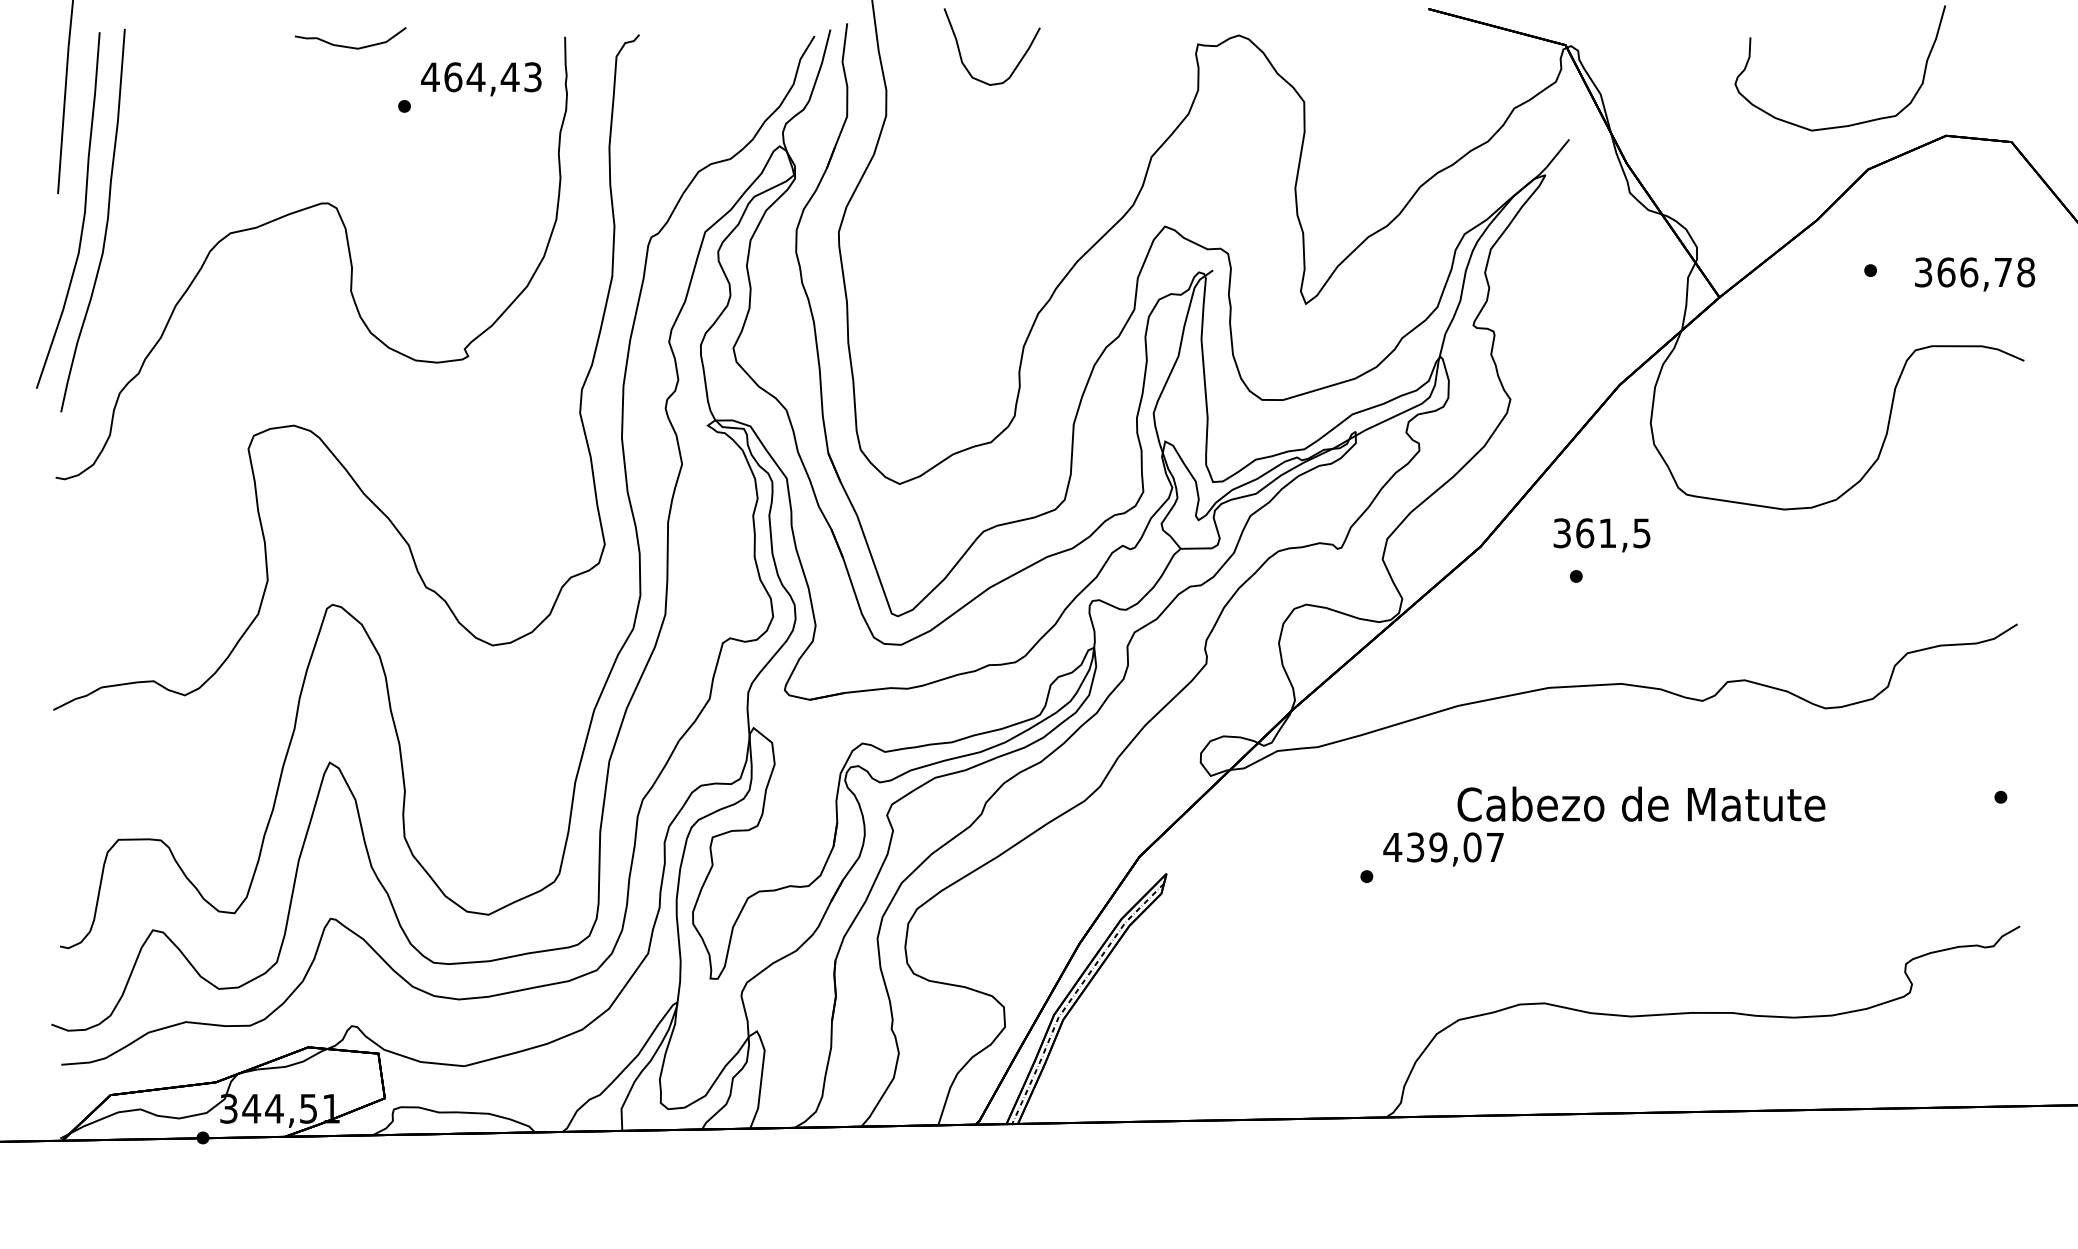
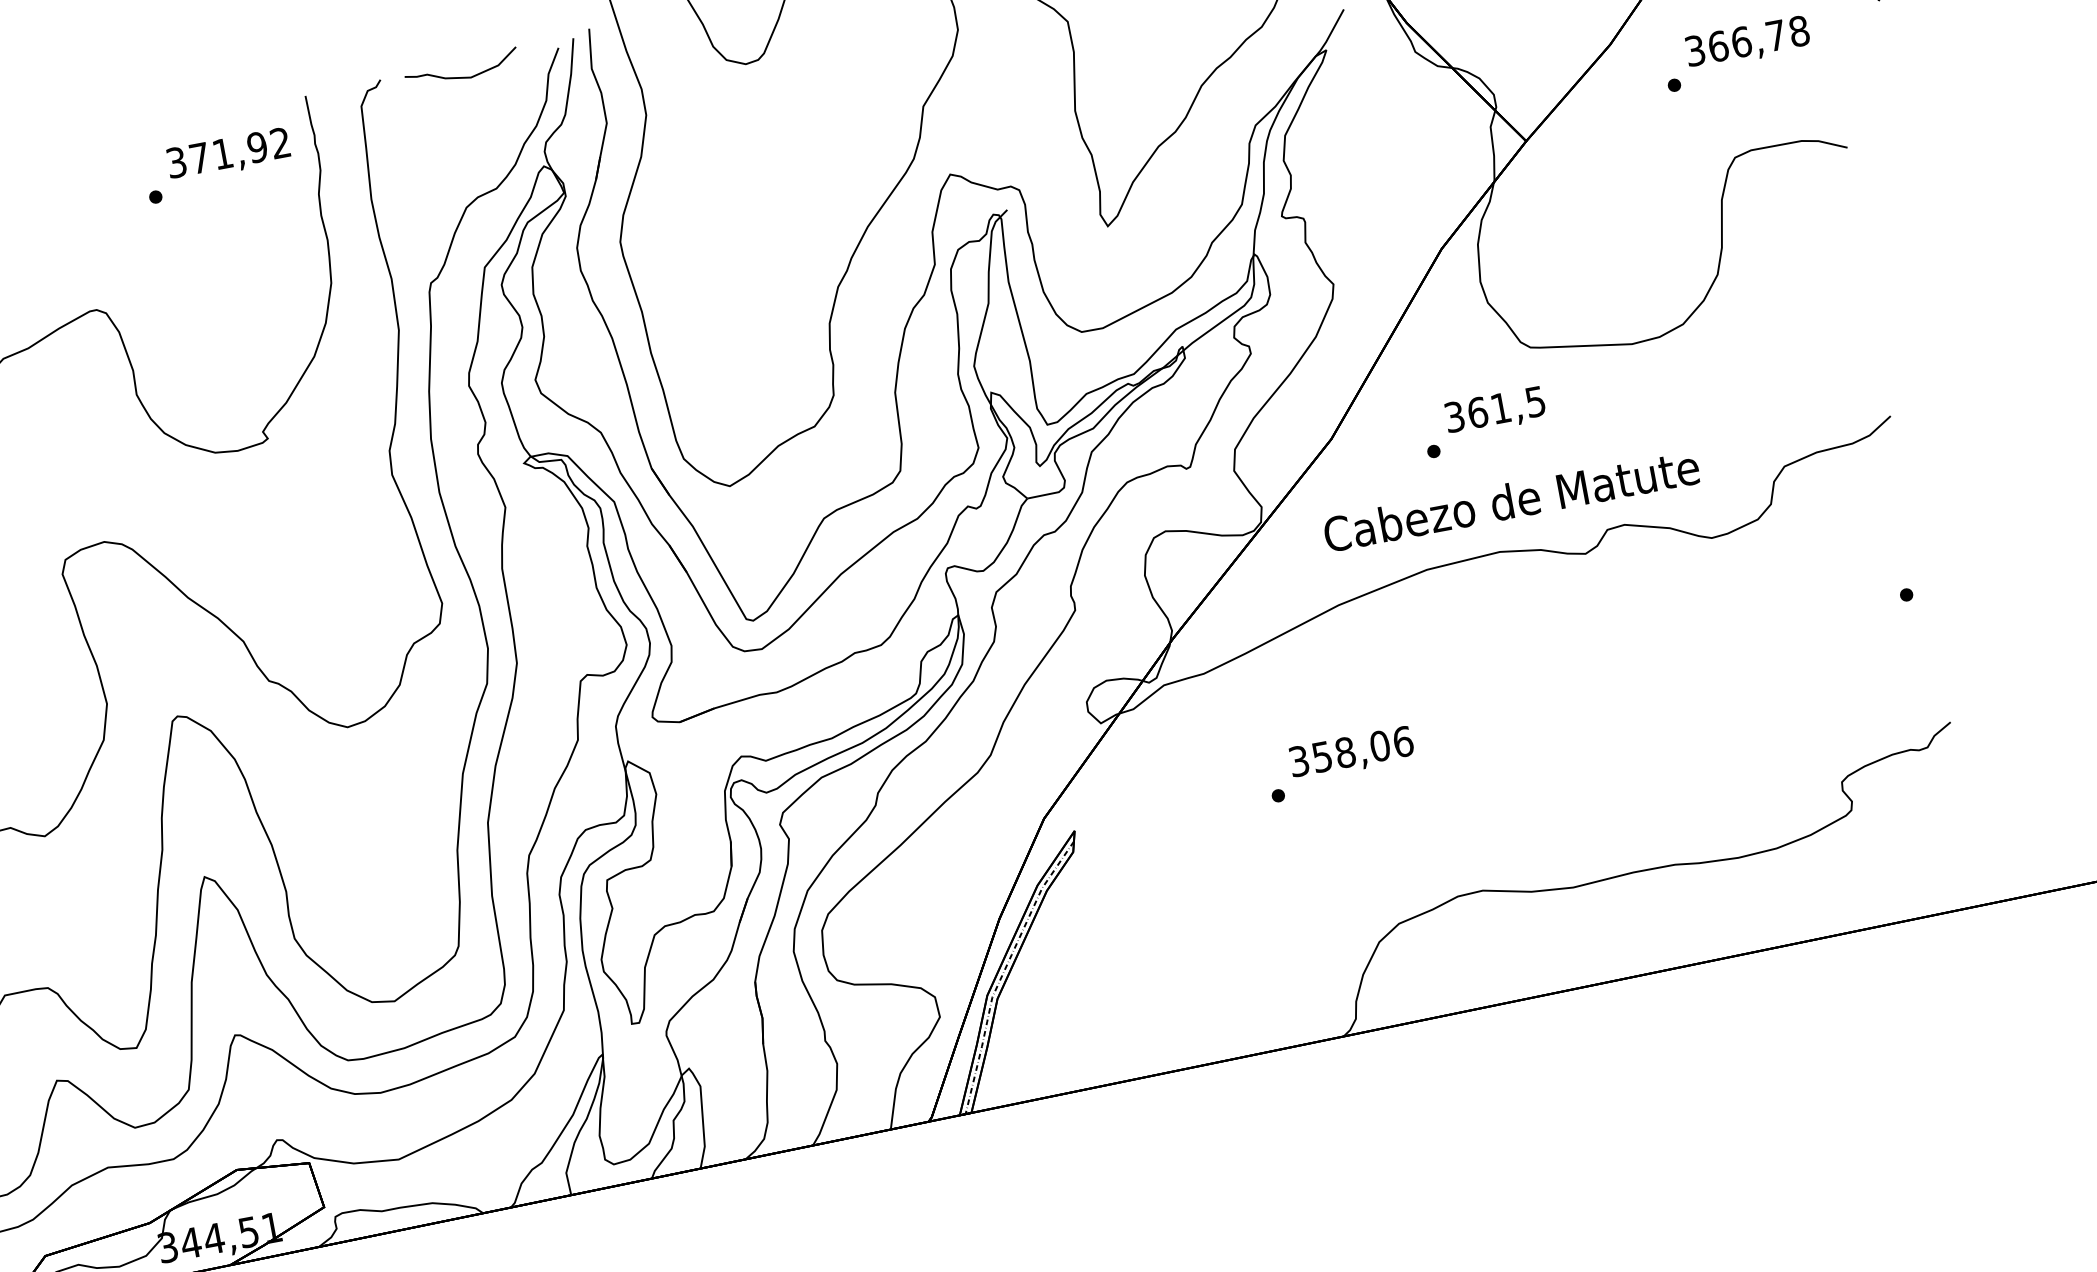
curve: (350, 46) -> (462, 76), moved
text: (481, 77) -> (228, 153), 464,43 -> 371,92
text: (1975, 274) -> (1748, 43), moved
text: (1601, 535) -> (1494, 411), moved
text: (1641, 803) -> (1511, 500), moved
text: (1443, 847) -> (1350, 751), 439,07 -> 358,06

